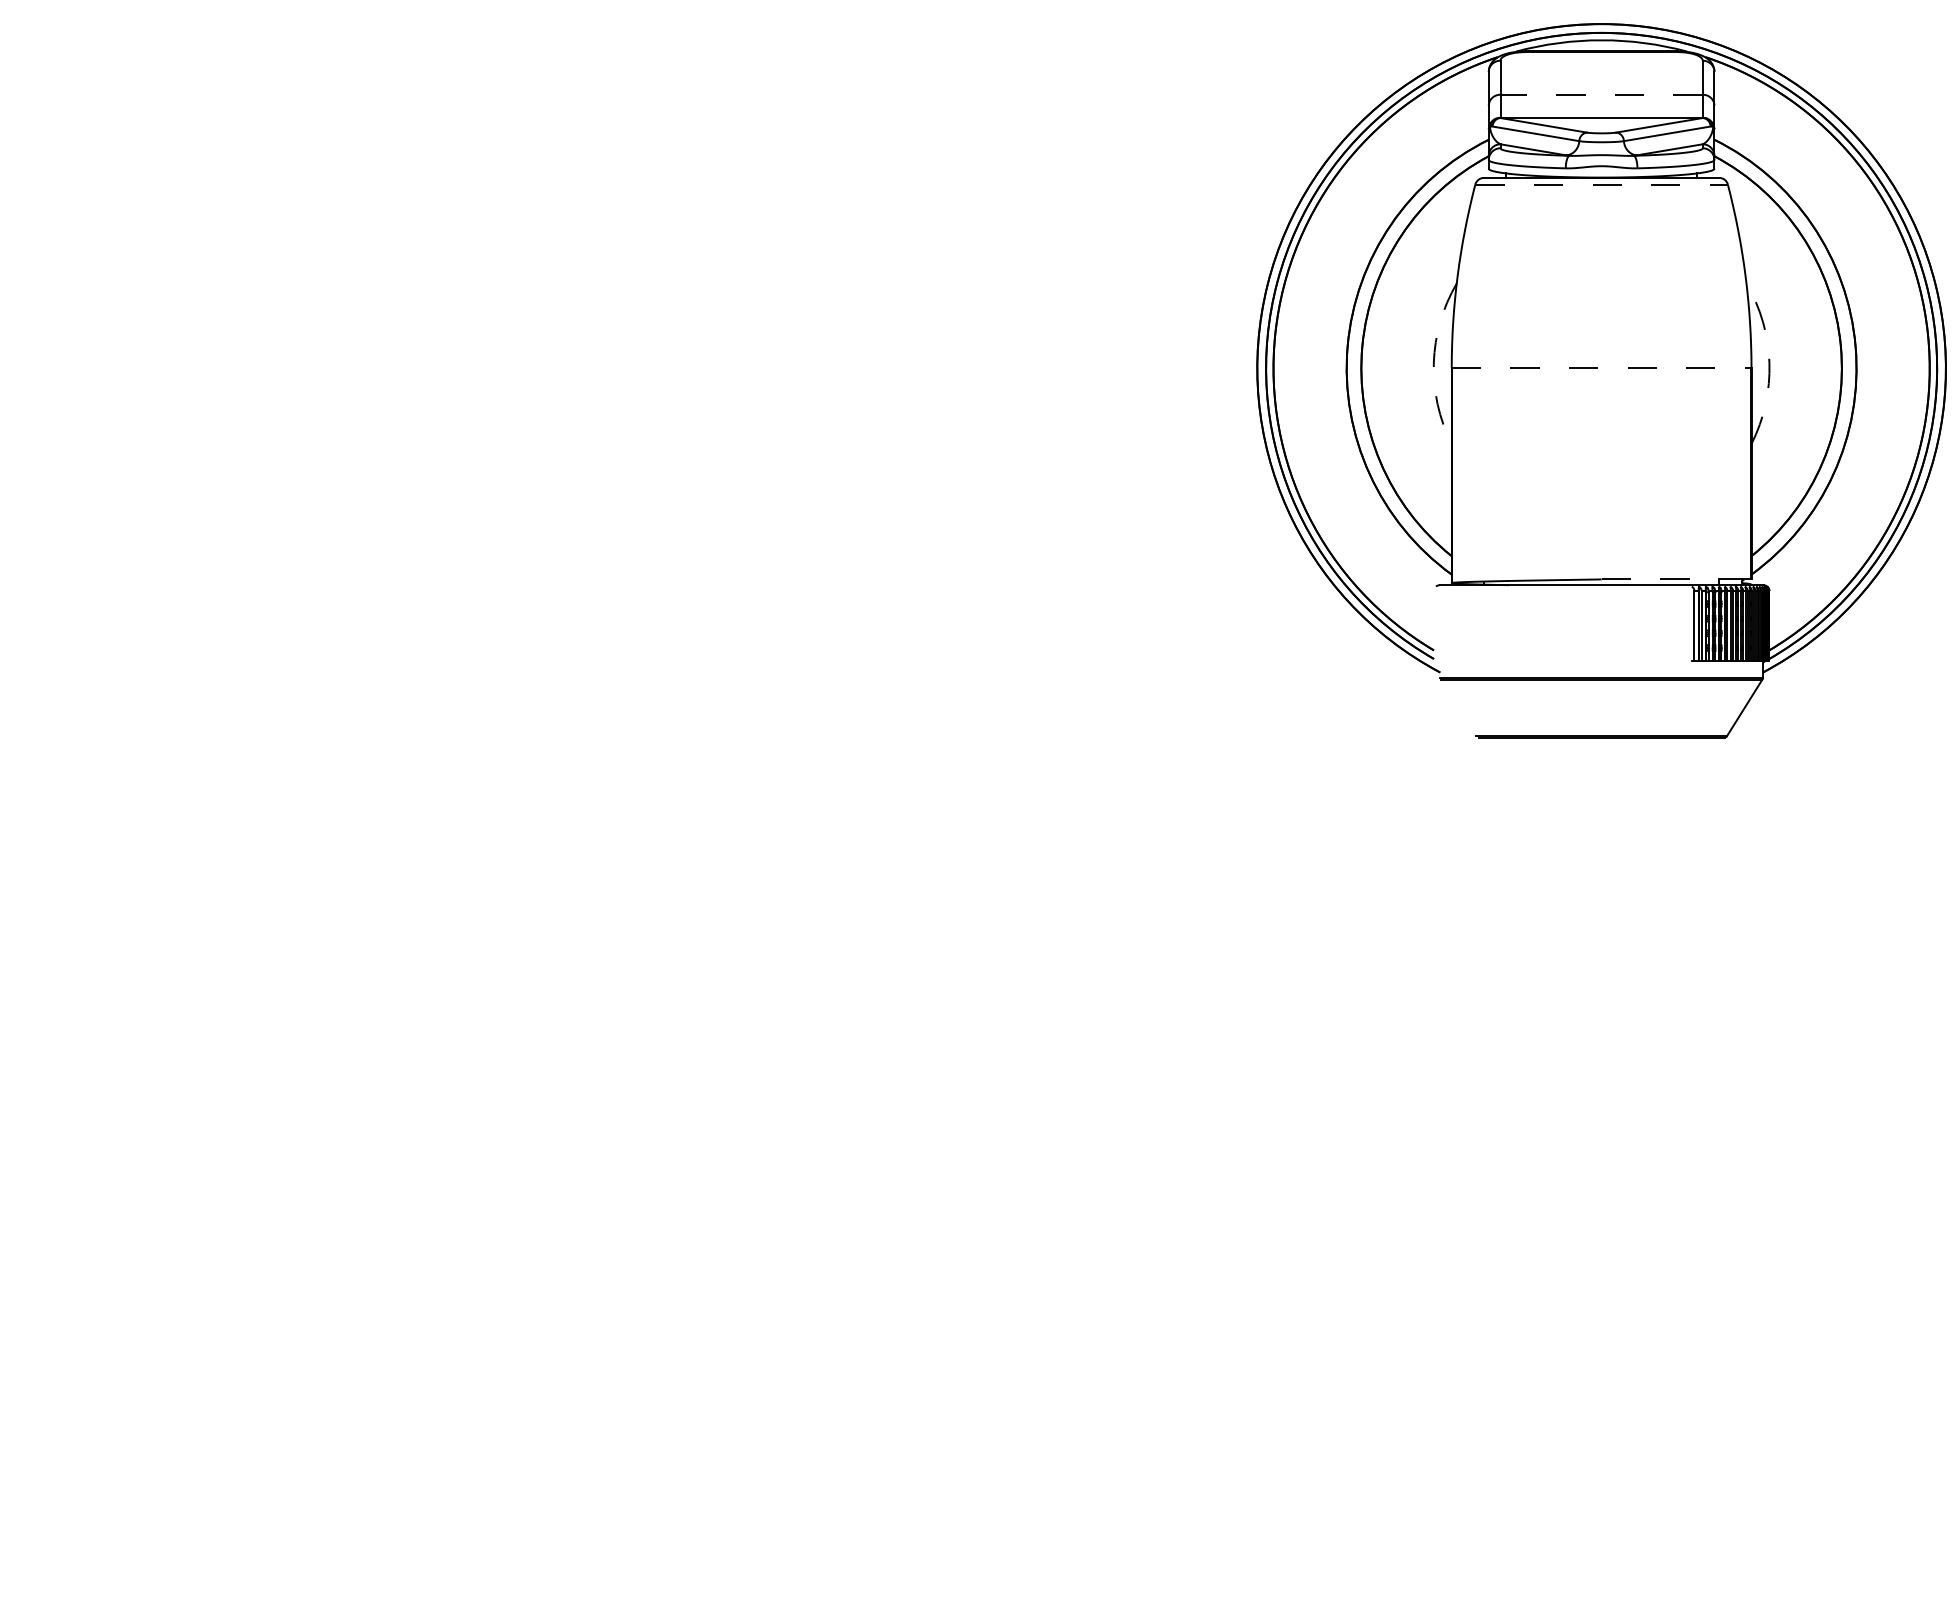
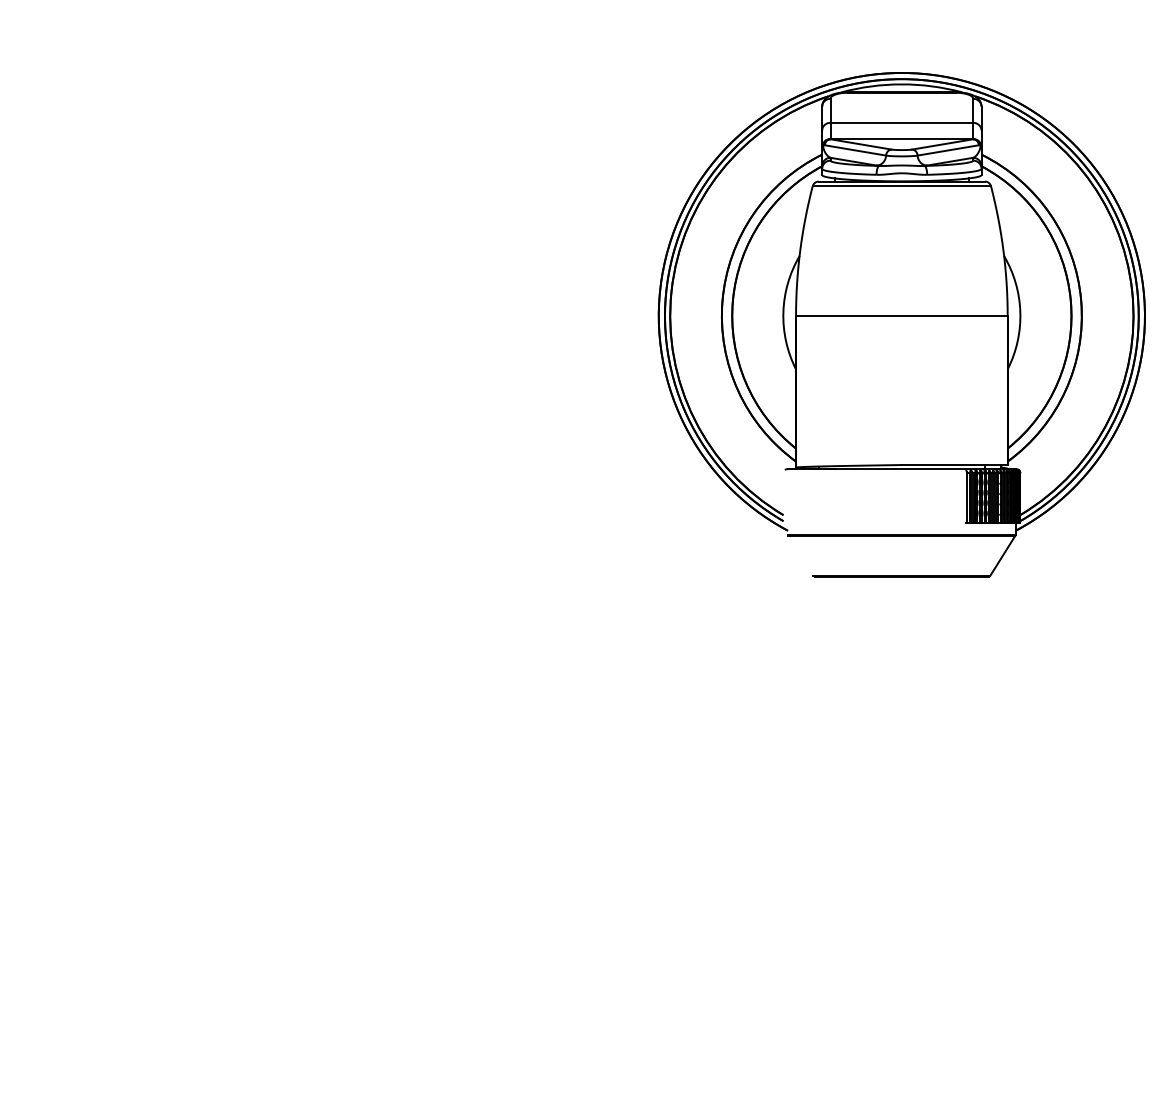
line: (1601, 94) -> (901, 122), dashed -> solid
line: (1602, 184) -> (902, 186), dashed -> solid
arc: (1433, 362) -> (783, 311), dashed -> solid
arc: (1769, 362) -> (1020, 311), dashed -> solid
line: (1601, 368) -> (901, 316), dashed -> solid
line: (1672, 579) -> (951, 465), dashed -> solid

